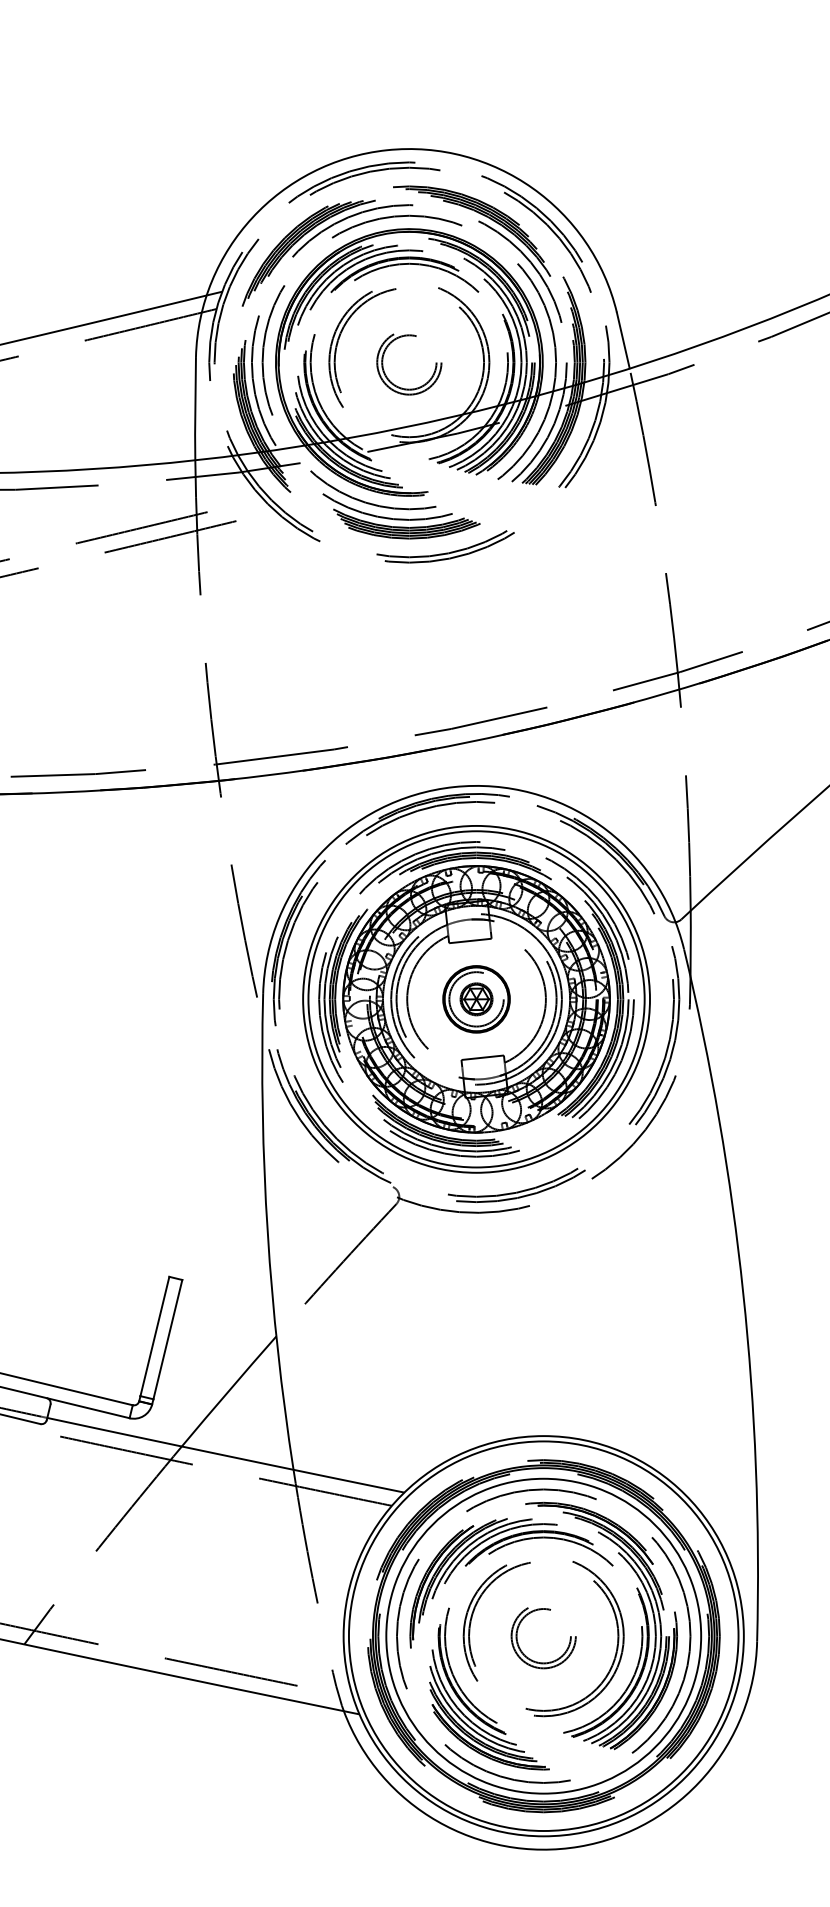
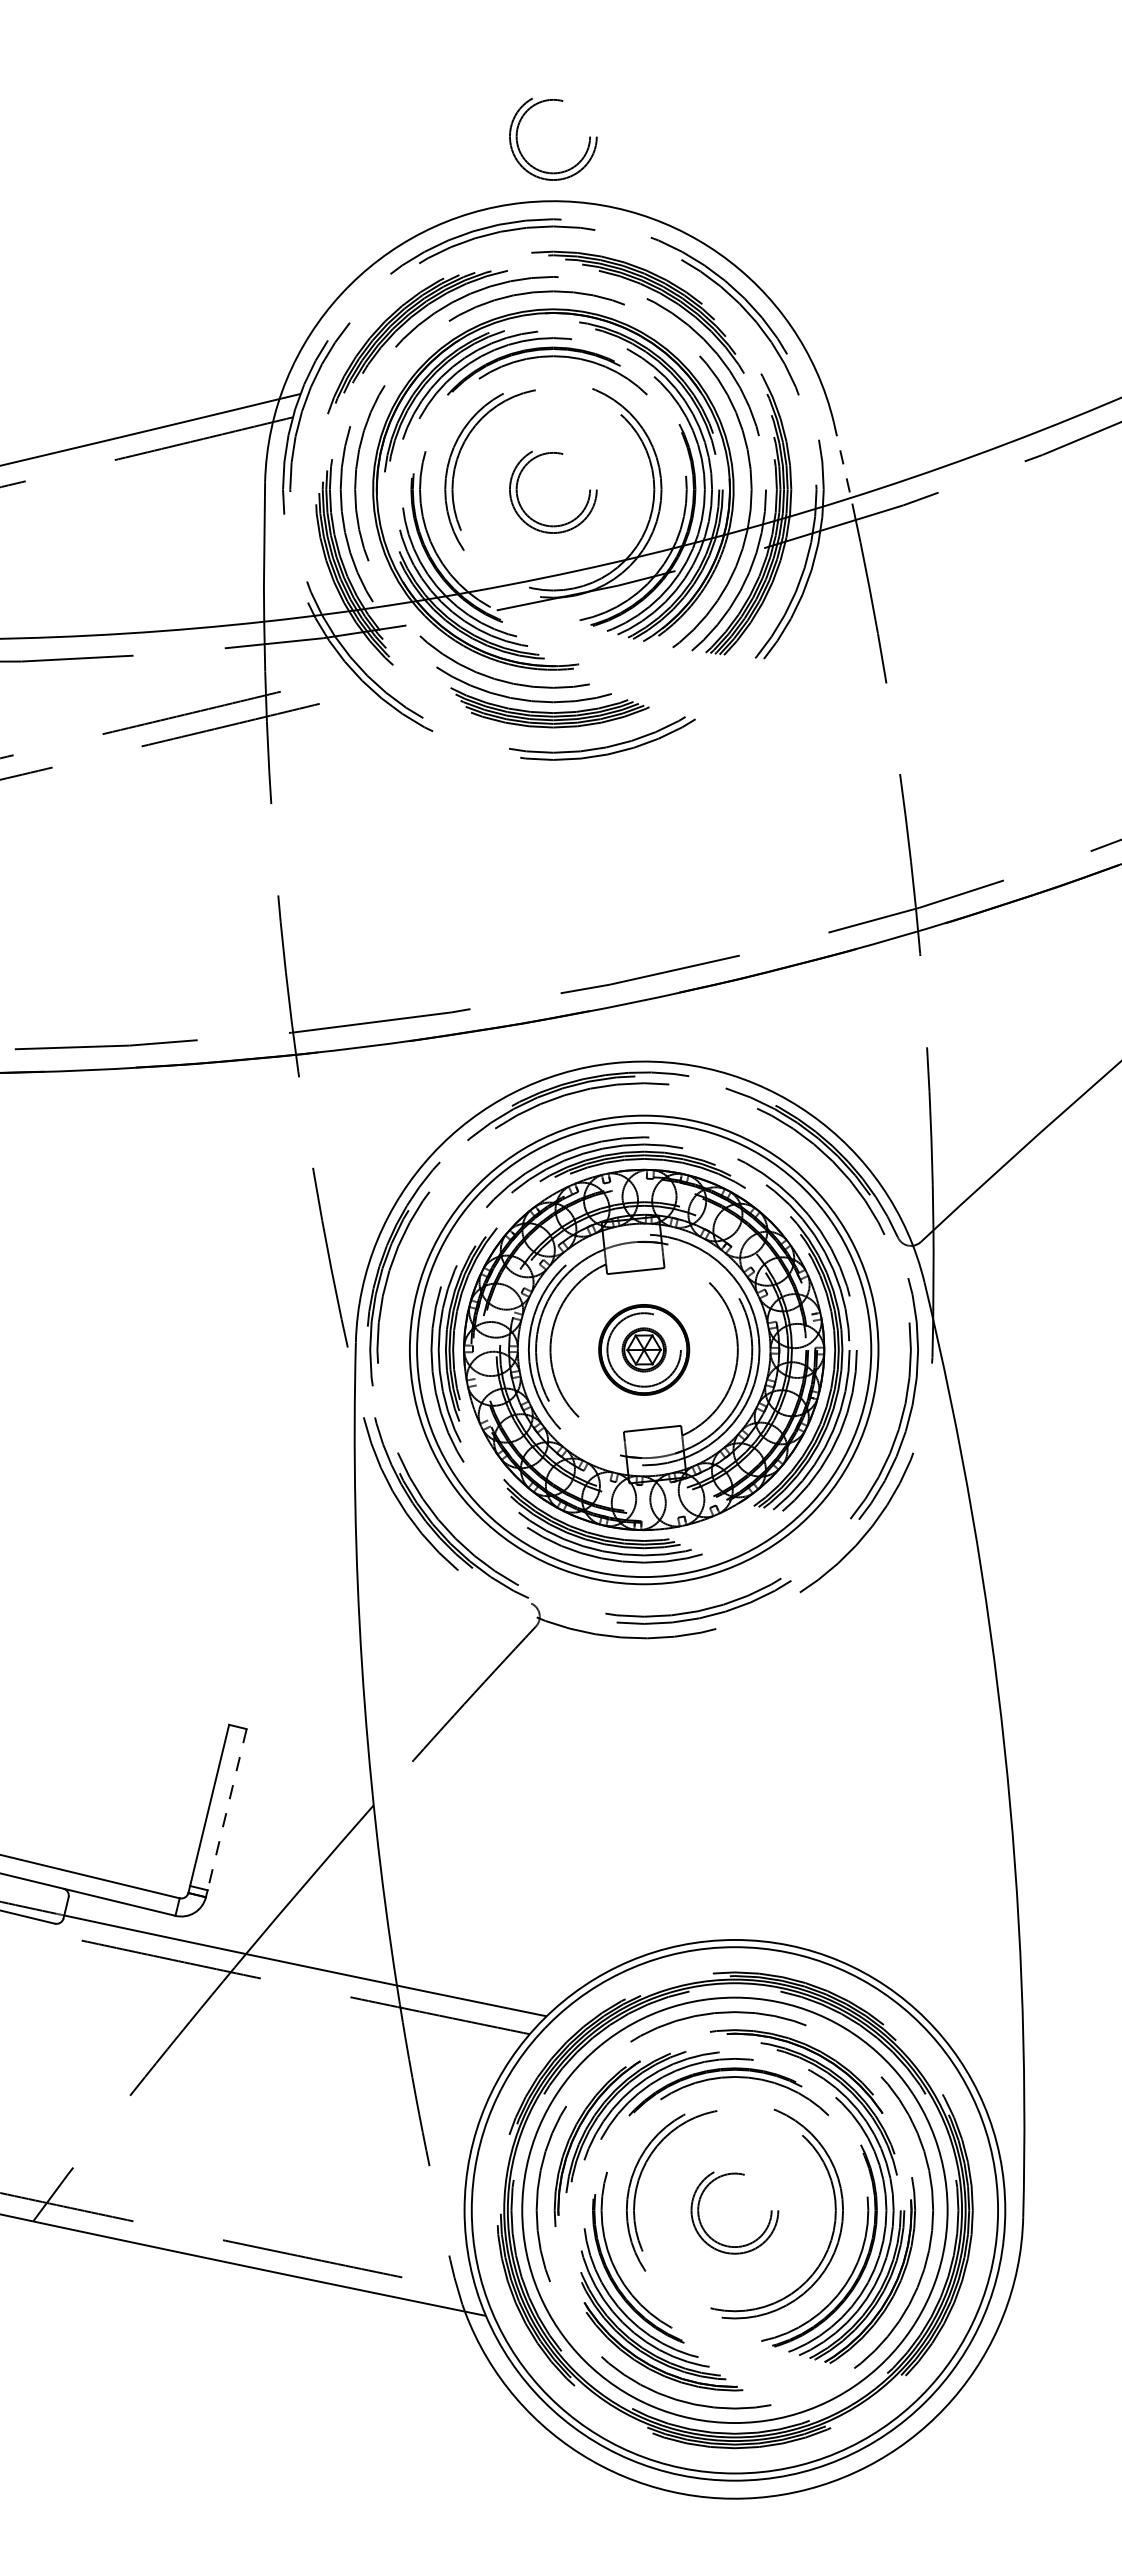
part: (413, 127) -> (559, 171), added
line: (623, 340) -> (842, 459), solid -> dashed
line: (168, 1339) -> (227, 1809), solid -> dashed

